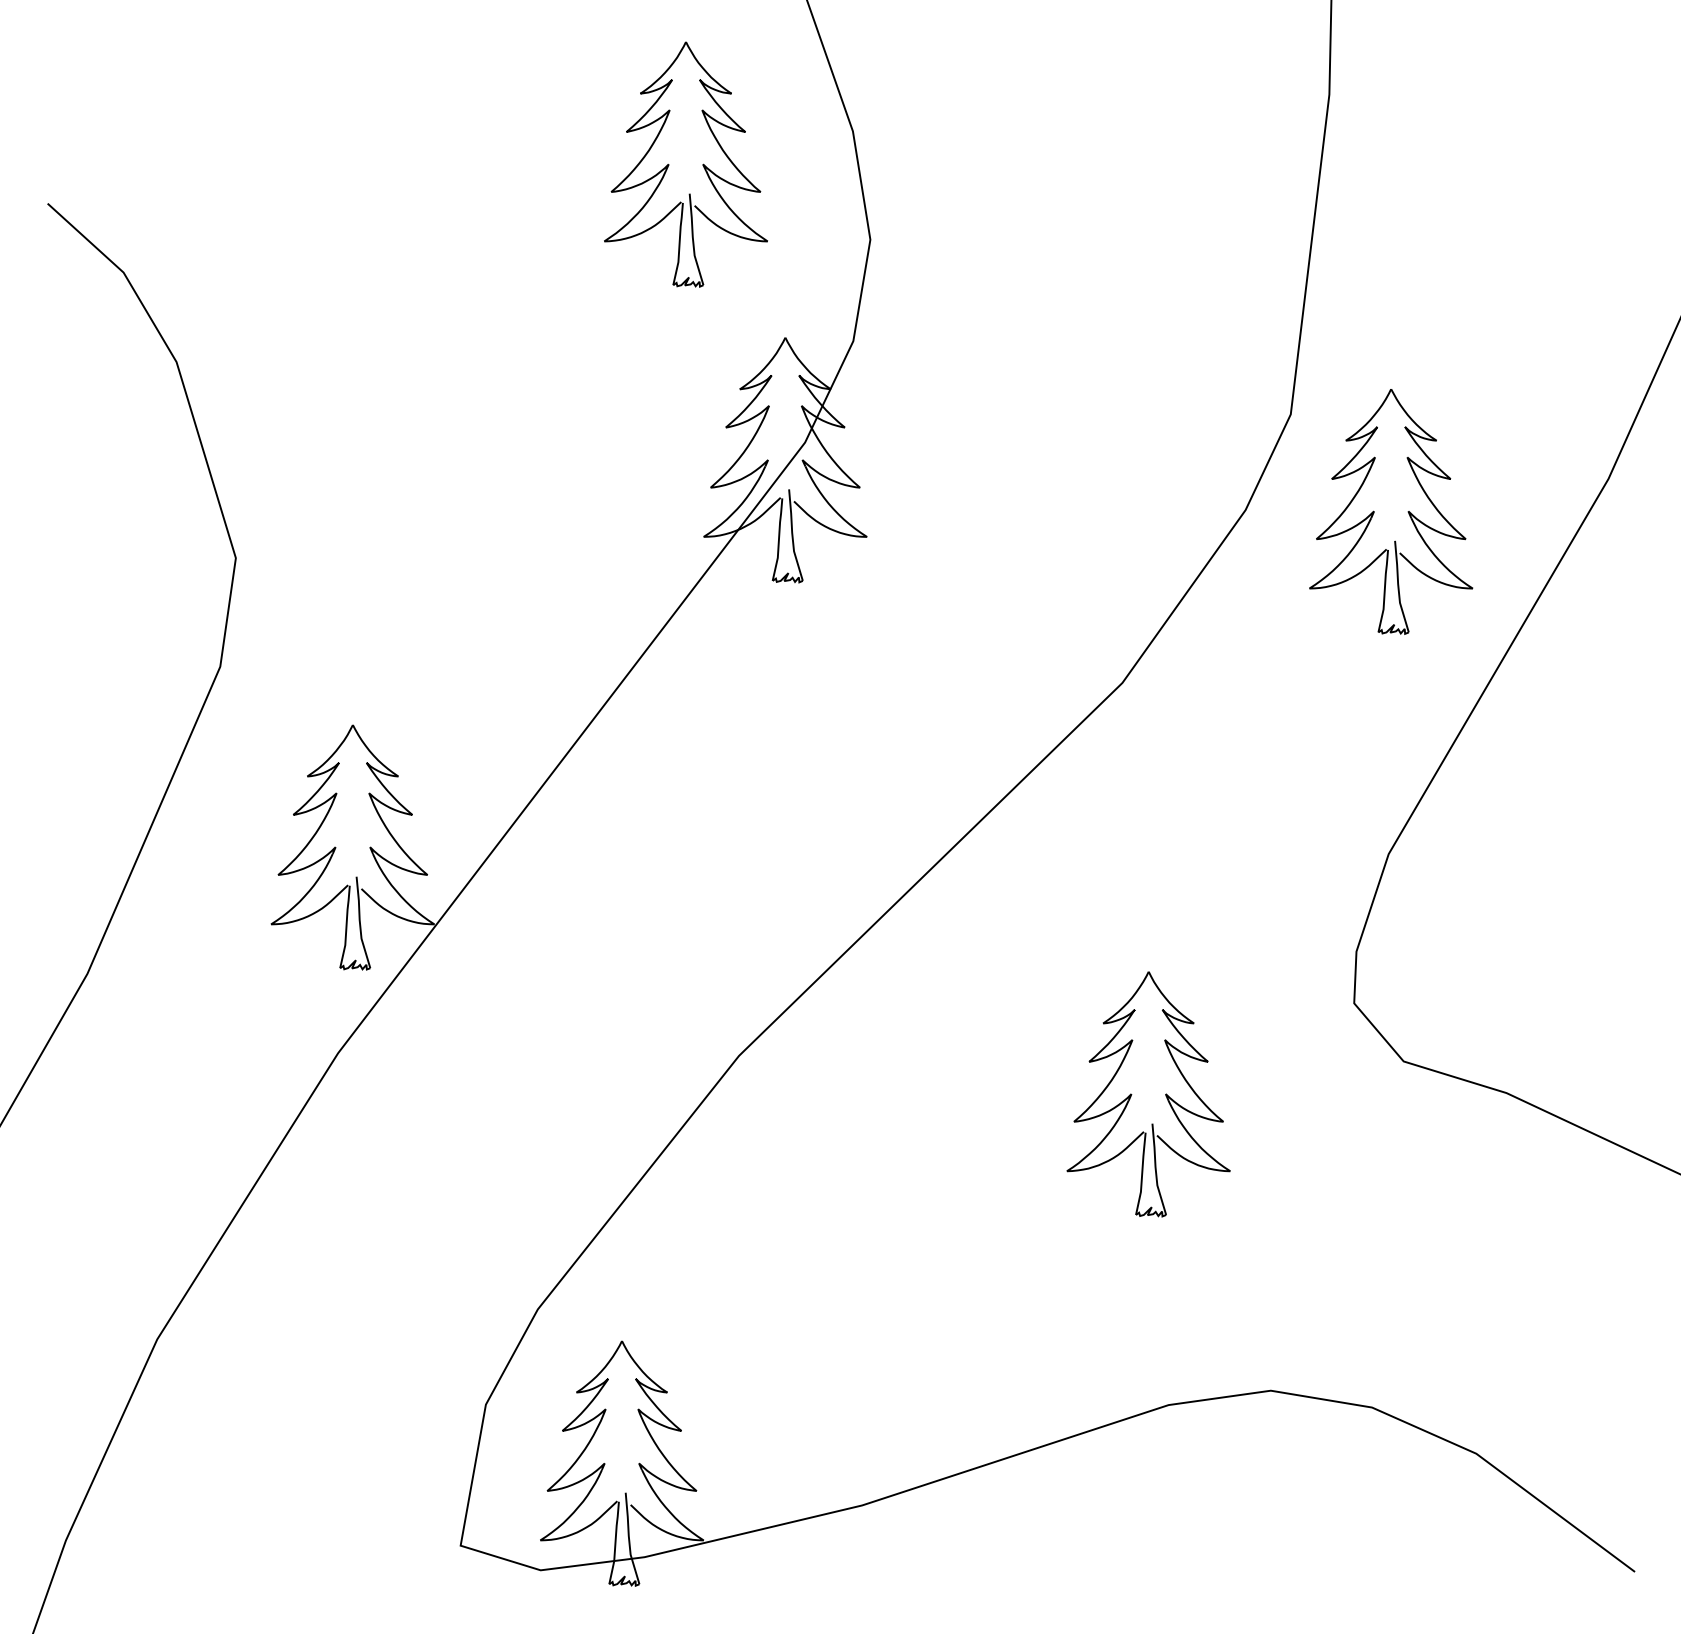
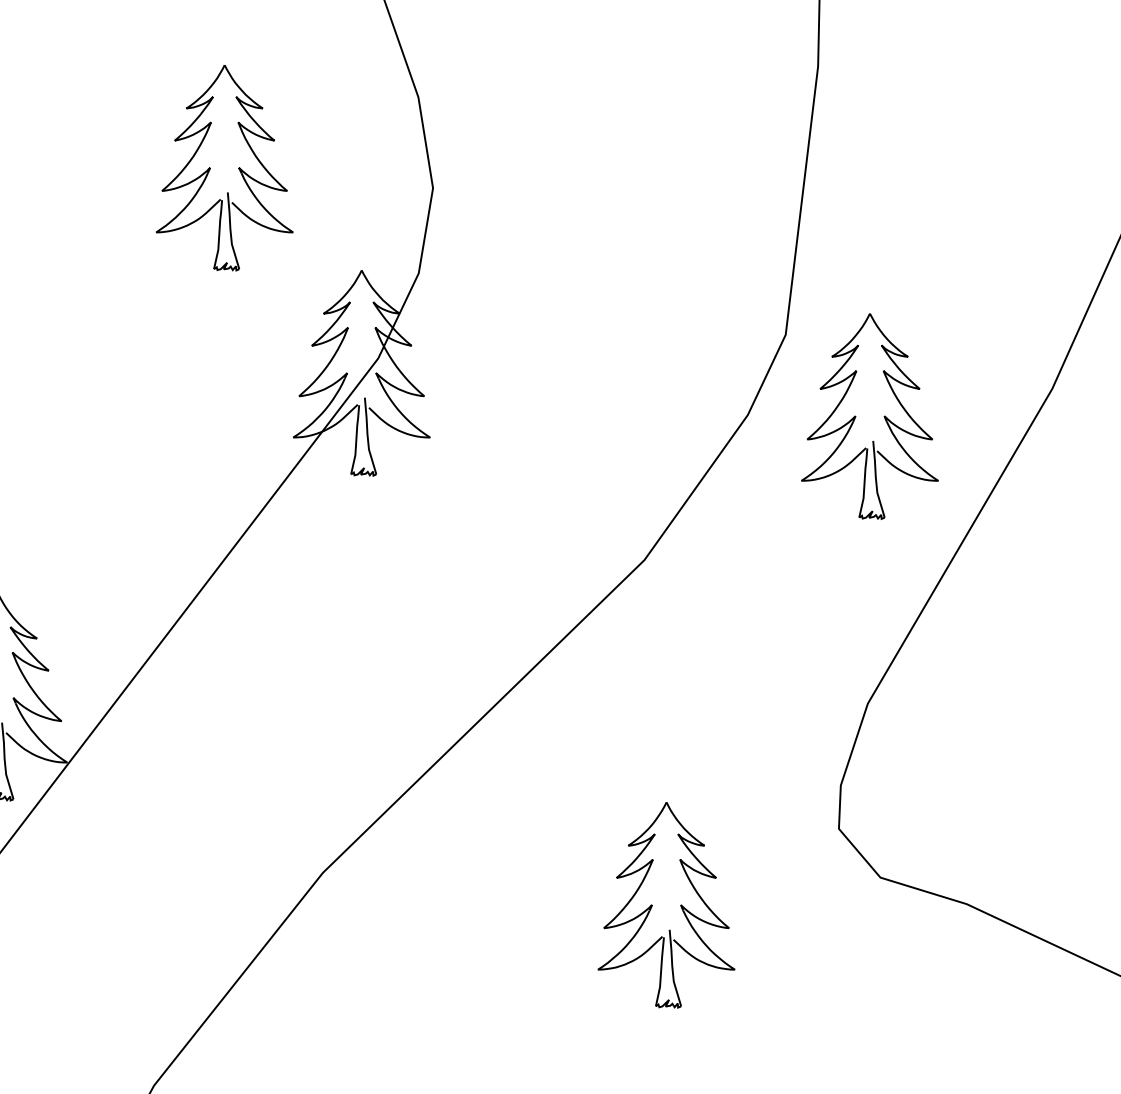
part: (669, 164) -> (210, 167), moved

